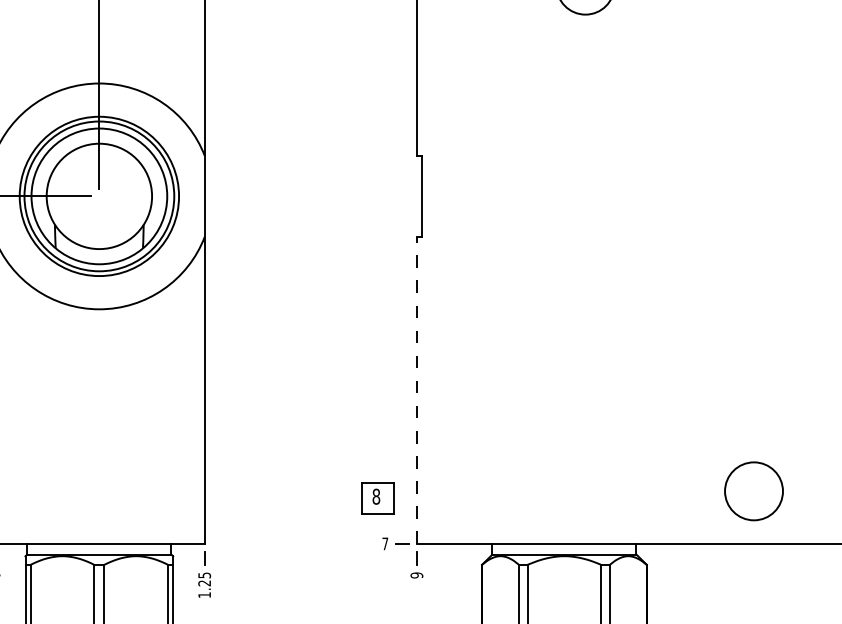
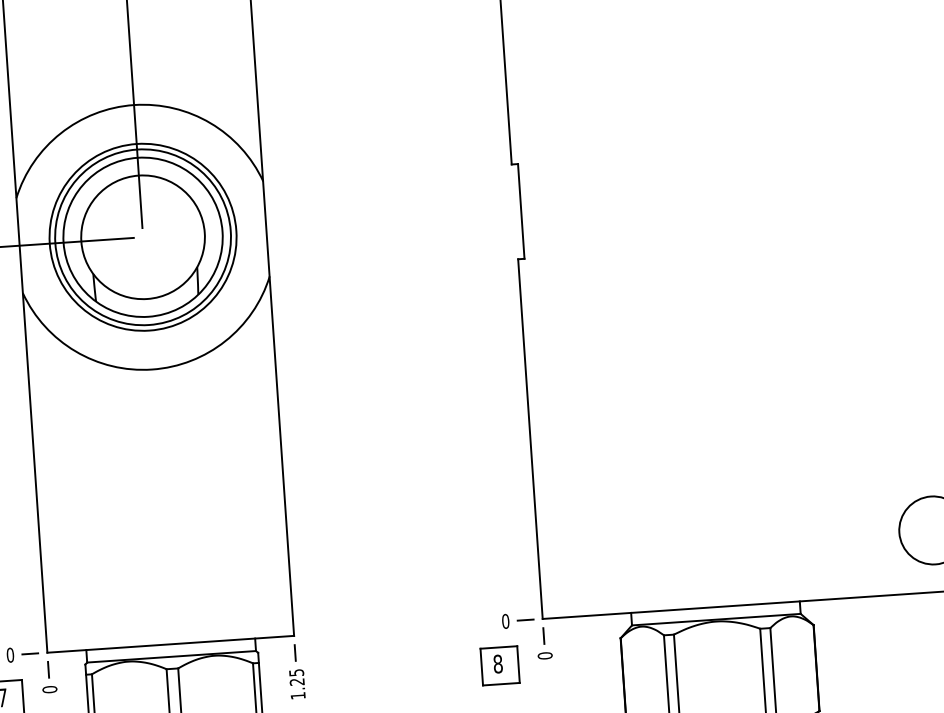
line: (416, 390) -> (529, 439), dashed -> solid
part: (377, 498) -> (499, 666), moved
text: (385, 543) -> (505, 620), 7 -> 0
text: (416, 575) -> (544, 655), 9 -> 0

